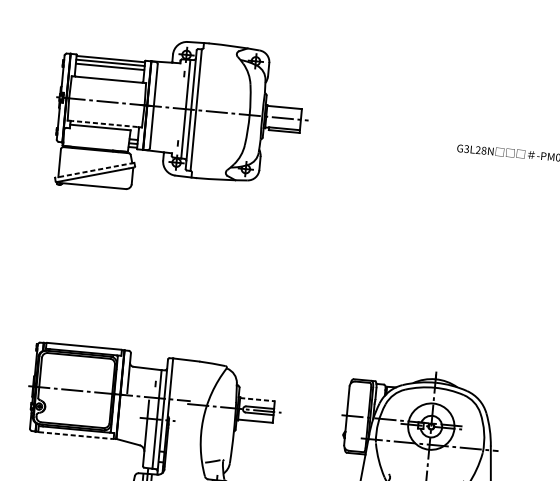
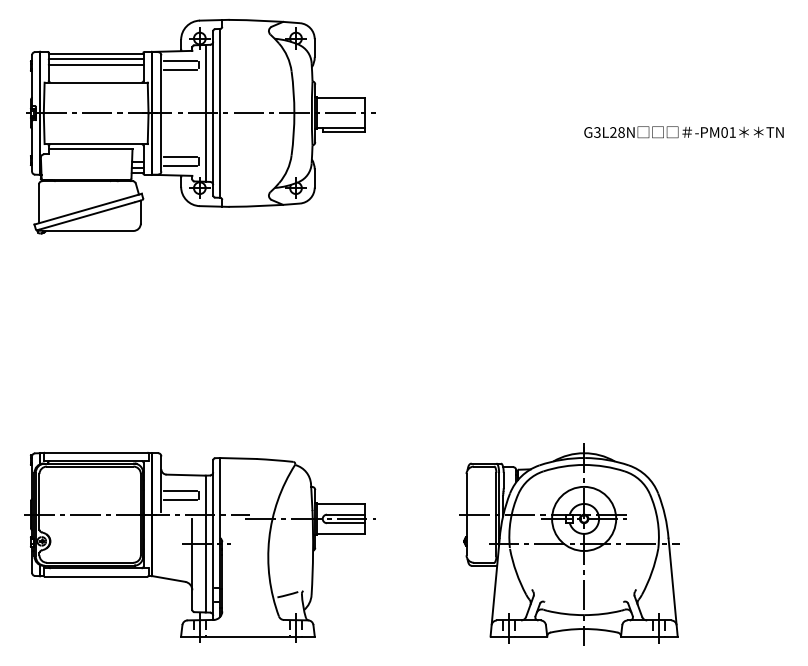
line: (171, 69) -> (180, 60), added
line: (170, 76) -> (180, 70), added
line: (104, 124) -> (95, 144), dashed -> solid
line: (164, 138) -> (180, 156), added
line: (164, 145) -> (180, 166), added
line: (94, 170) -> (88, 209), dashed -> solid
line: (142, 379) -> (180, 491), added
line: (141, 386) -> (180, 500), added
line: (257, 399) -> (341, 503), dashed -> solid
line: (76, 435) -> (96, 576), dashed -> solid

